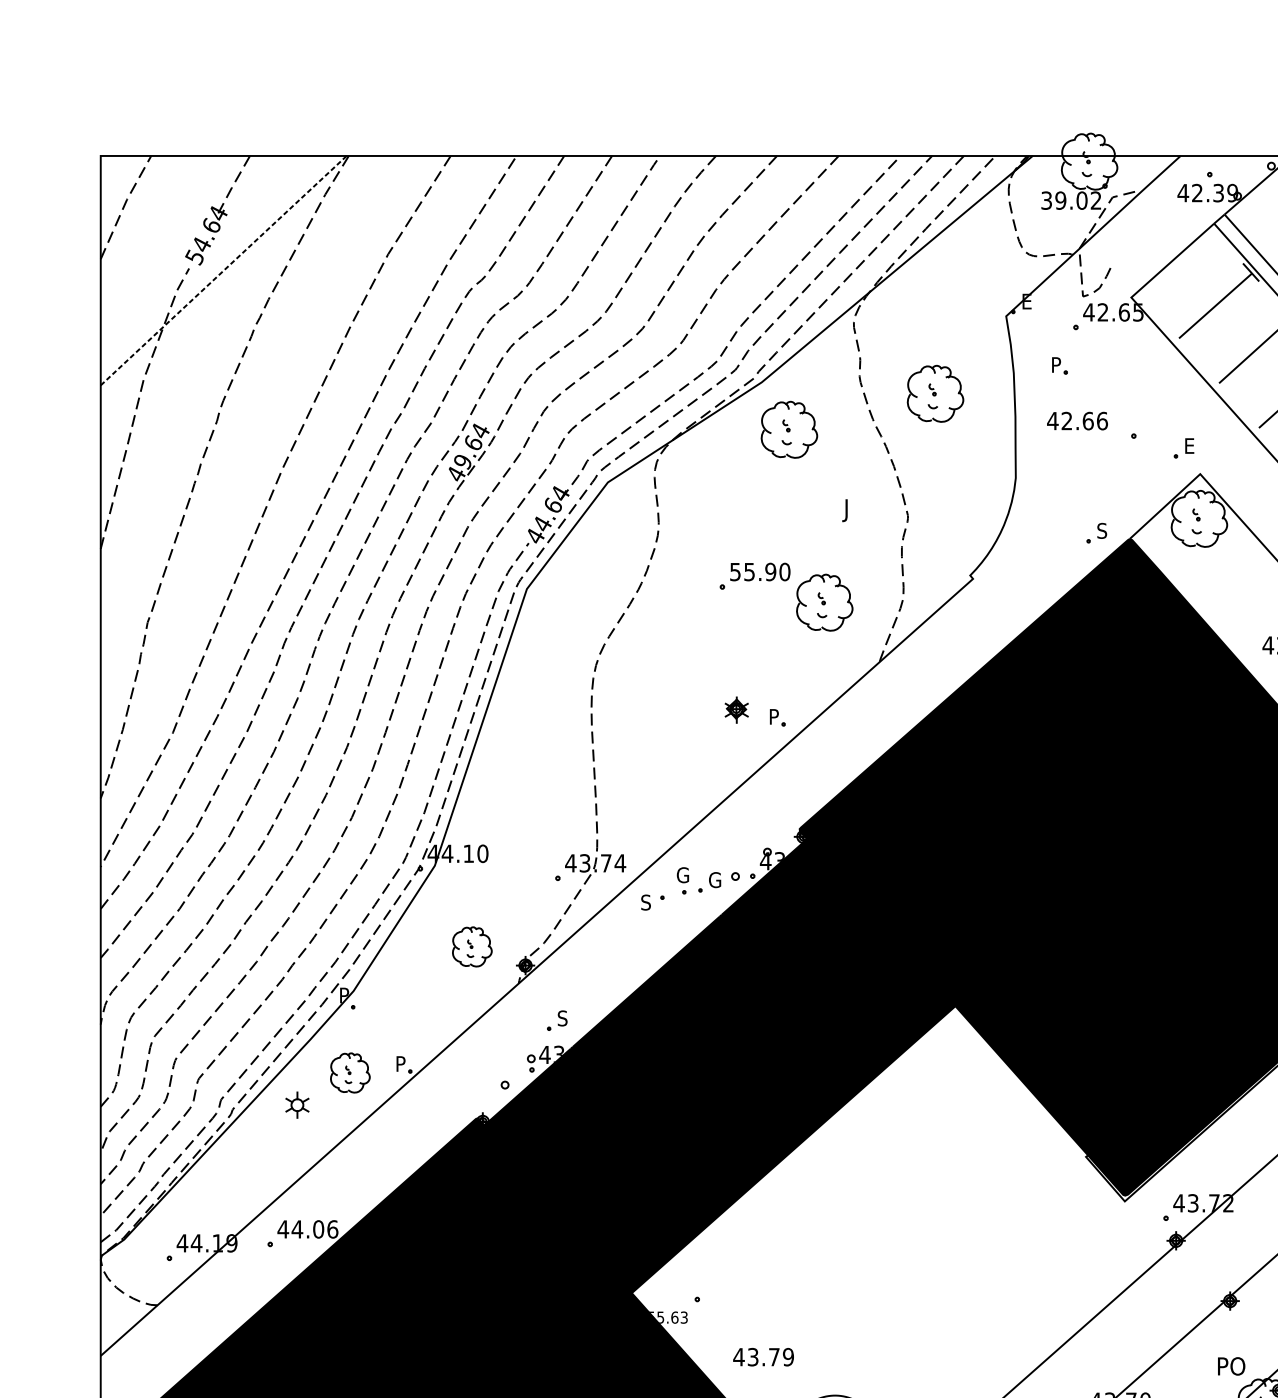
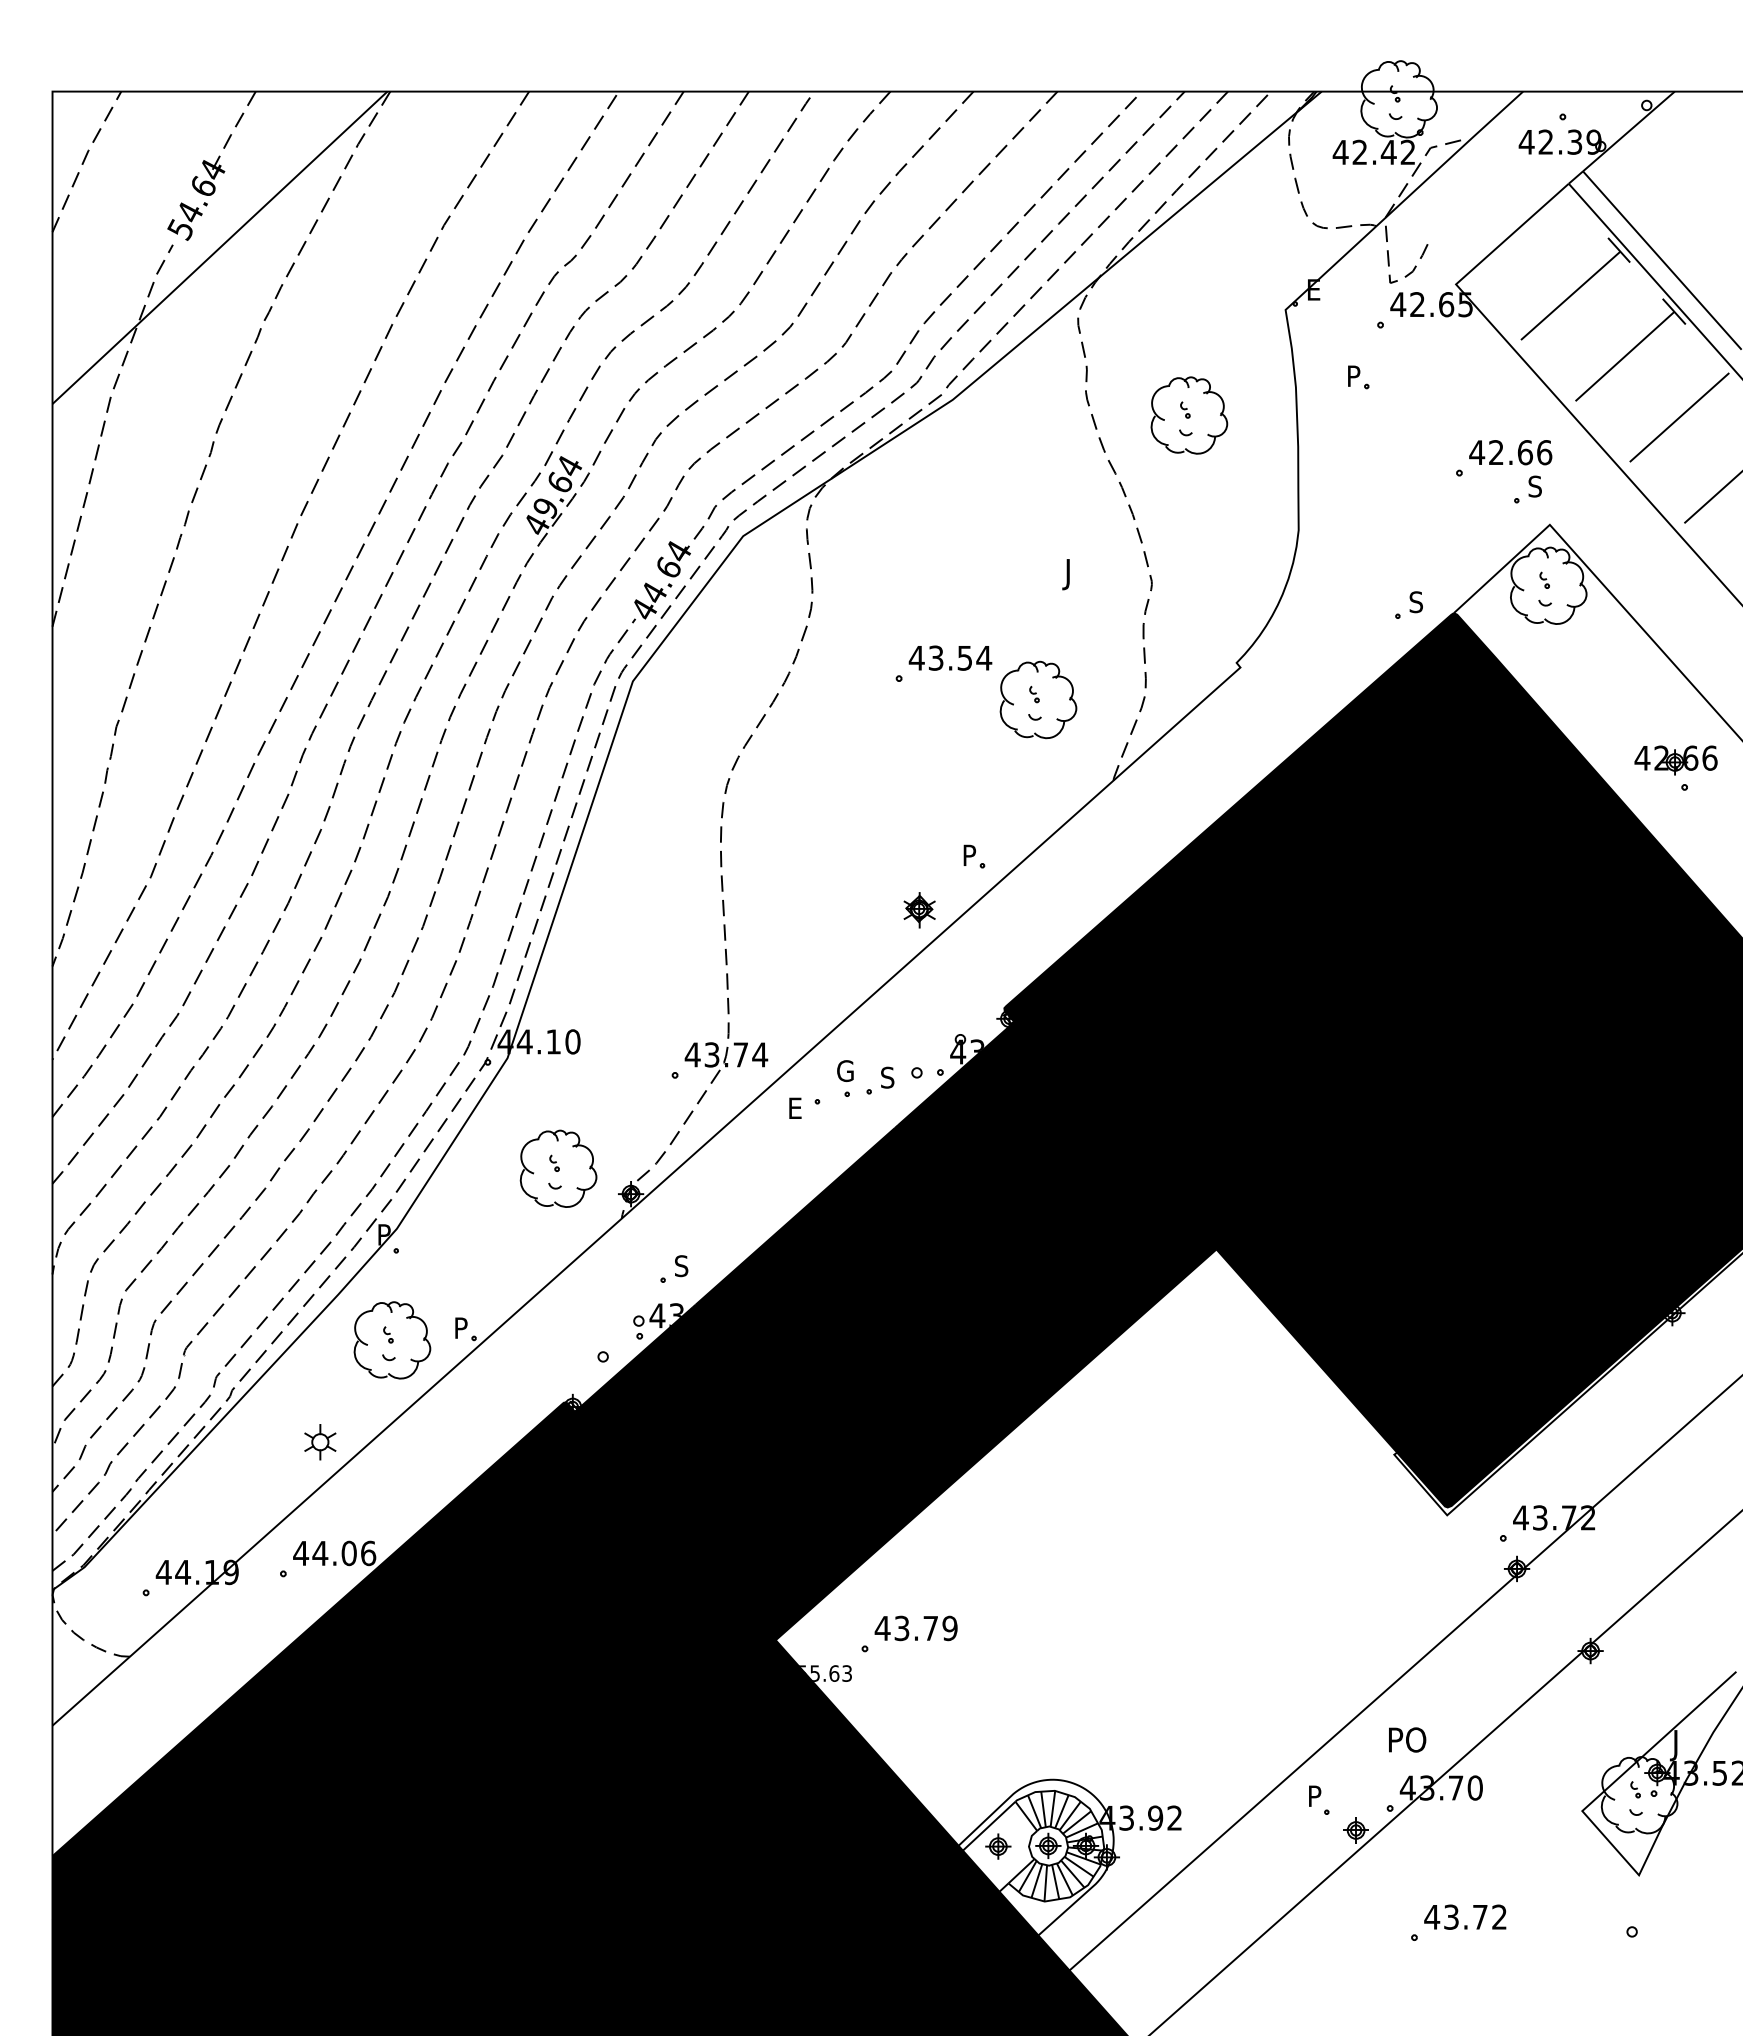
text: (1064, 200) -> (1364, 152), 39.02 -> 42.42
line: (224, 270) -> (220, 247), dashed -> solid
text: (1077, 421) -> (1510, 452), moved
part: (789, 429) -> (990, 464), removed
text: (1188, 445) -> (1534, 486), E -> S
text: (760, 571) -> (950, 657), 55.90 -> 43.54
part: (736, 710) -> (919, 910), moved
text: (714, 879) -> (888, 1077), G -> S
text: (645, 902) -> (794, 1108), S -> E
part: (472, 946) -> (558, 1168), size x1.43
part: (350, 1073) -> (392, 1340), size x1.43
part: (297, 1105) -> (320, 1442), moved
text: (763, 1357) -> (915, 1628), moved
text: (1231, 1366) -> (1407, 1739), moved

